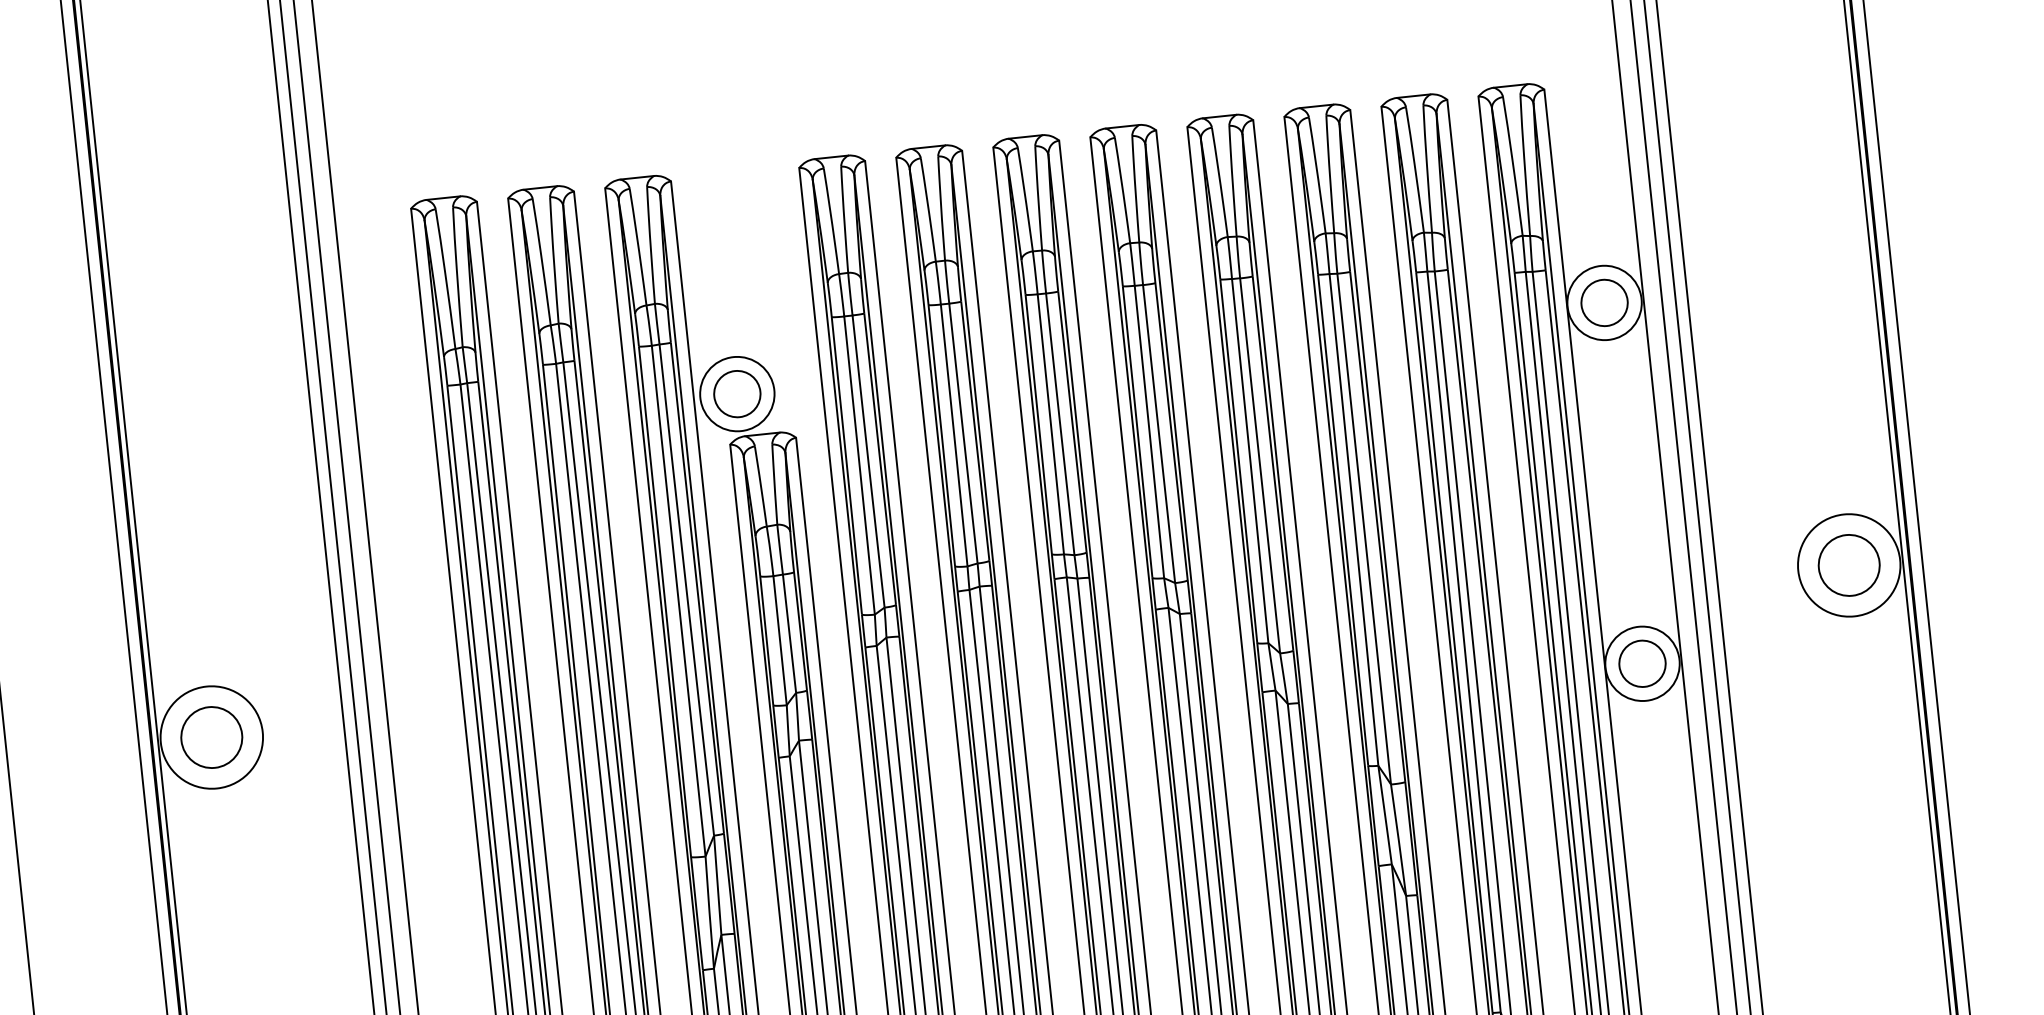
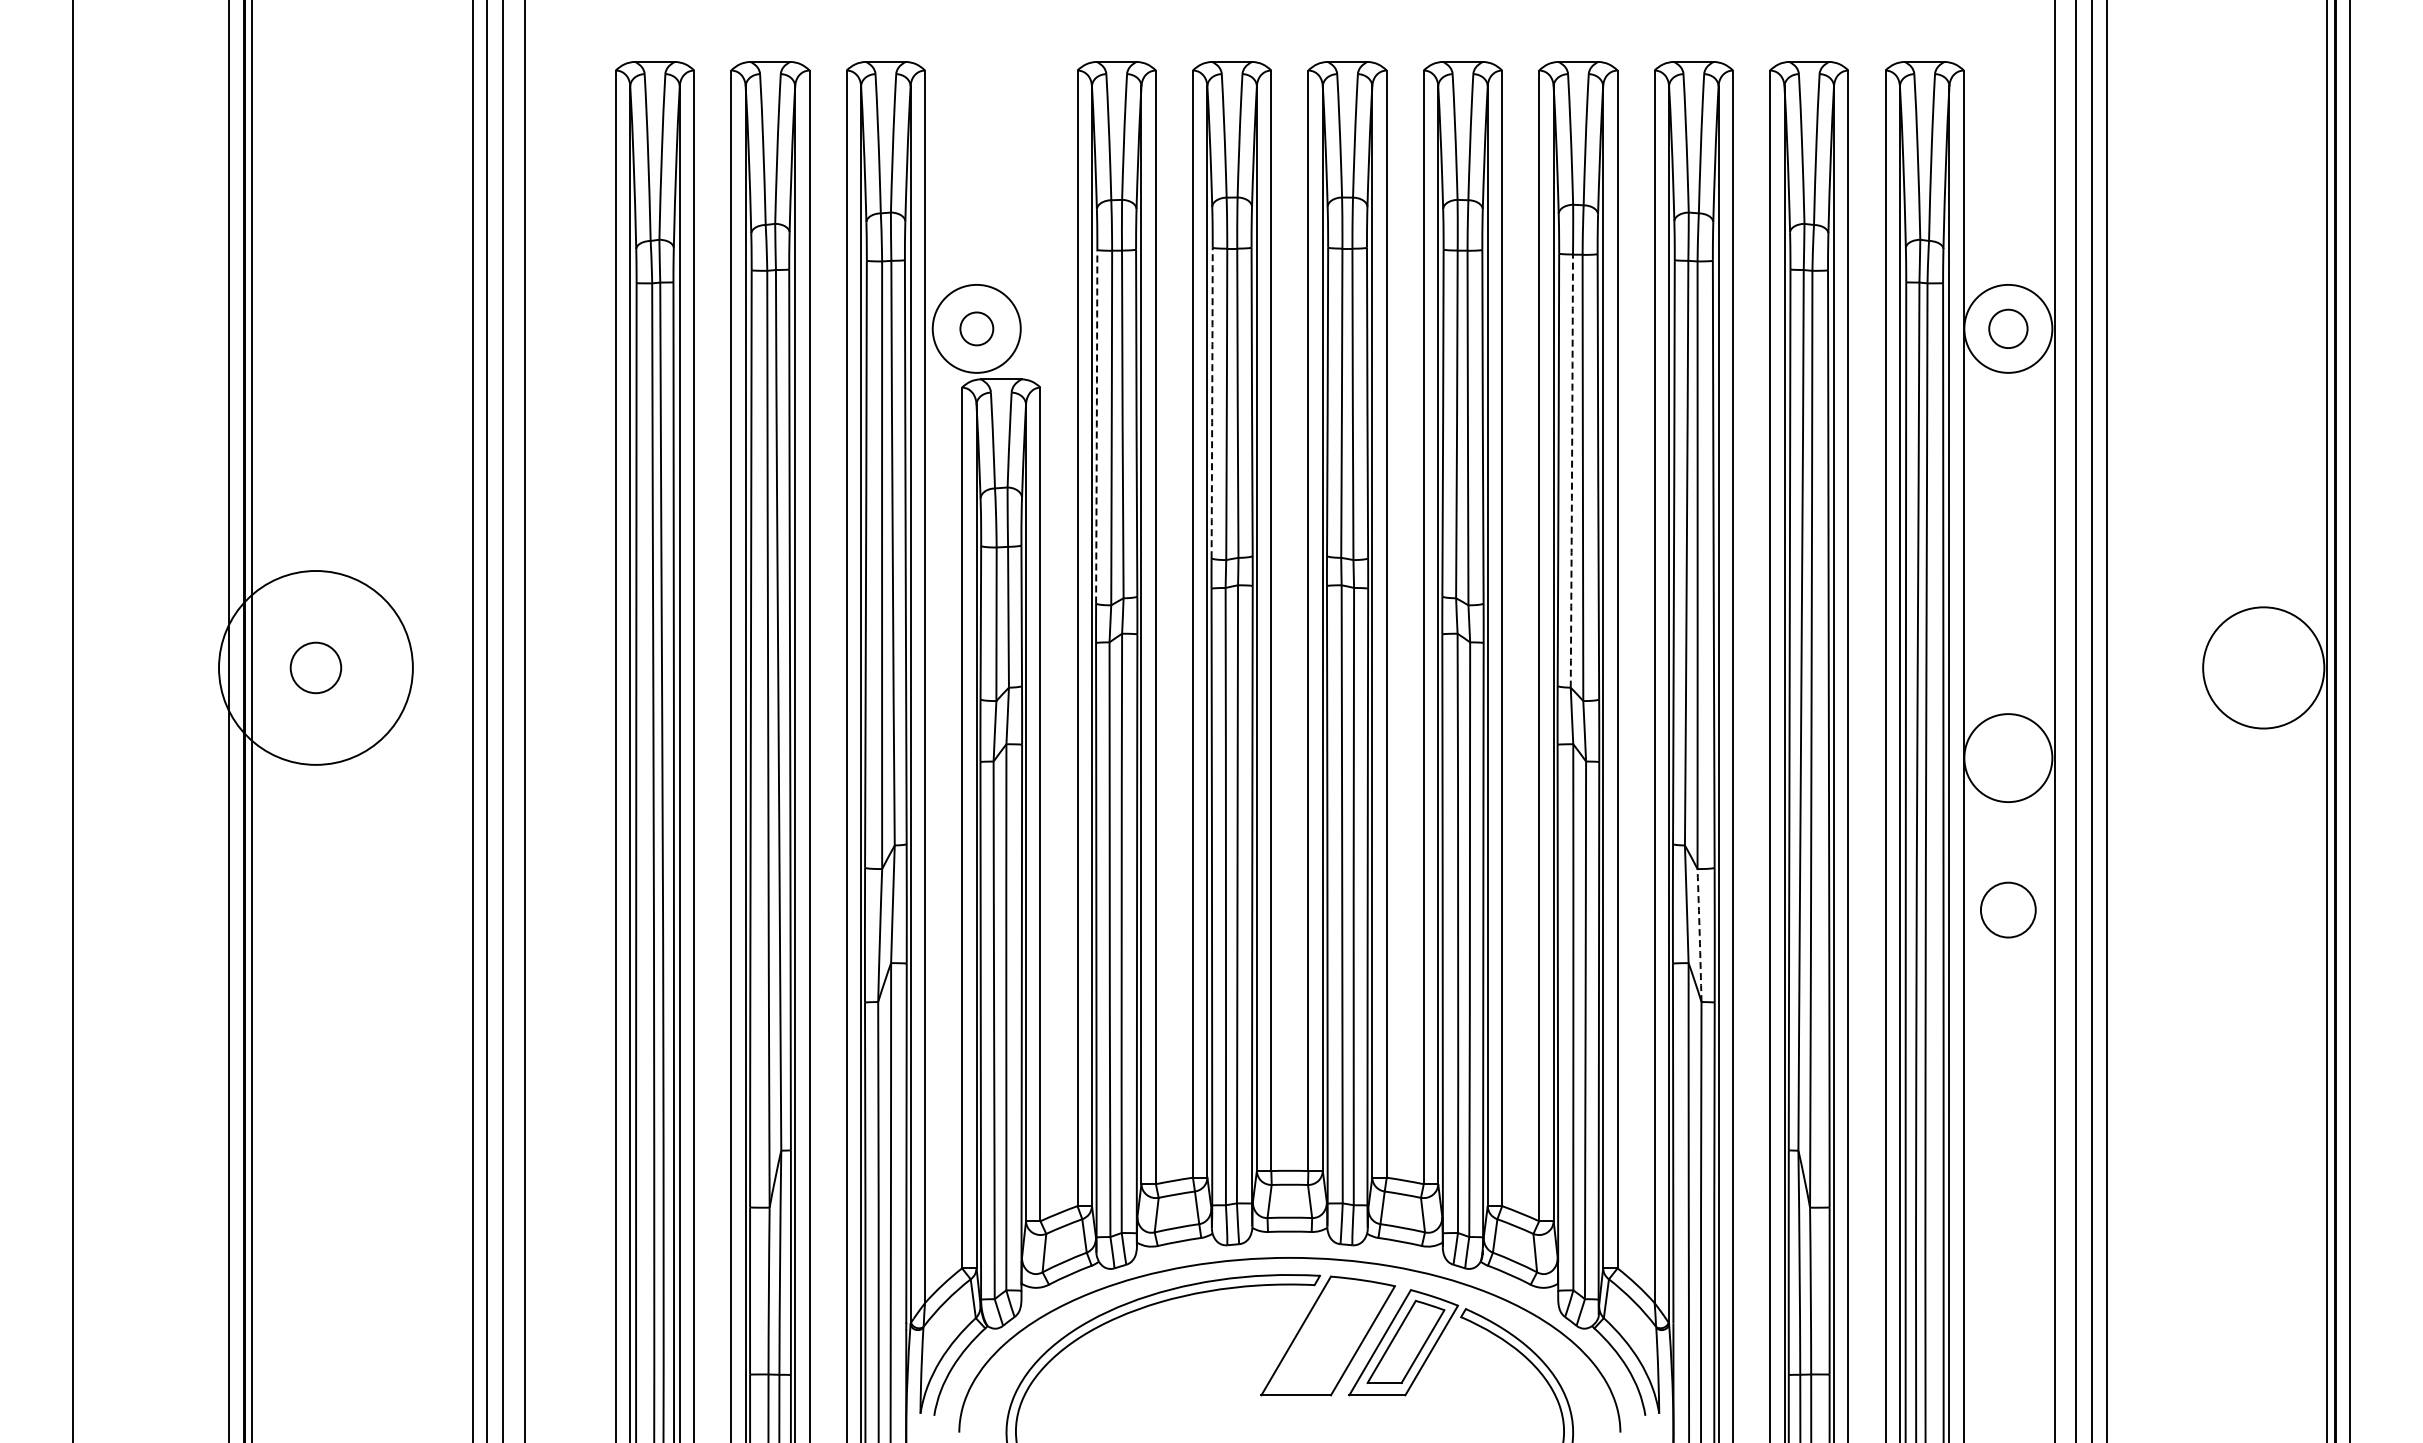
circle: (1604, 302) -> (2008, 328), size x0.7
circle: (737, 393) -> (976, 328), size x0.6
arc: (942, 435) -> (1212, 402), solid -> dashed
arc: (1250, 461) -> (1572, 471), solid -> dashed
arc: (846, 465) -> (1096, 426), solid -> dashed
circle: (1848, 565) -> (2263, 667), removed
circle: (1642, 663) -> (2008, 909), moved
circle: (211, 737) -> (315, 667), size x0.7
circle: (211, 737) -> (315, 667), size x1.6
arc: (1398, 840) -> (1699, 935), solid -> dashed

